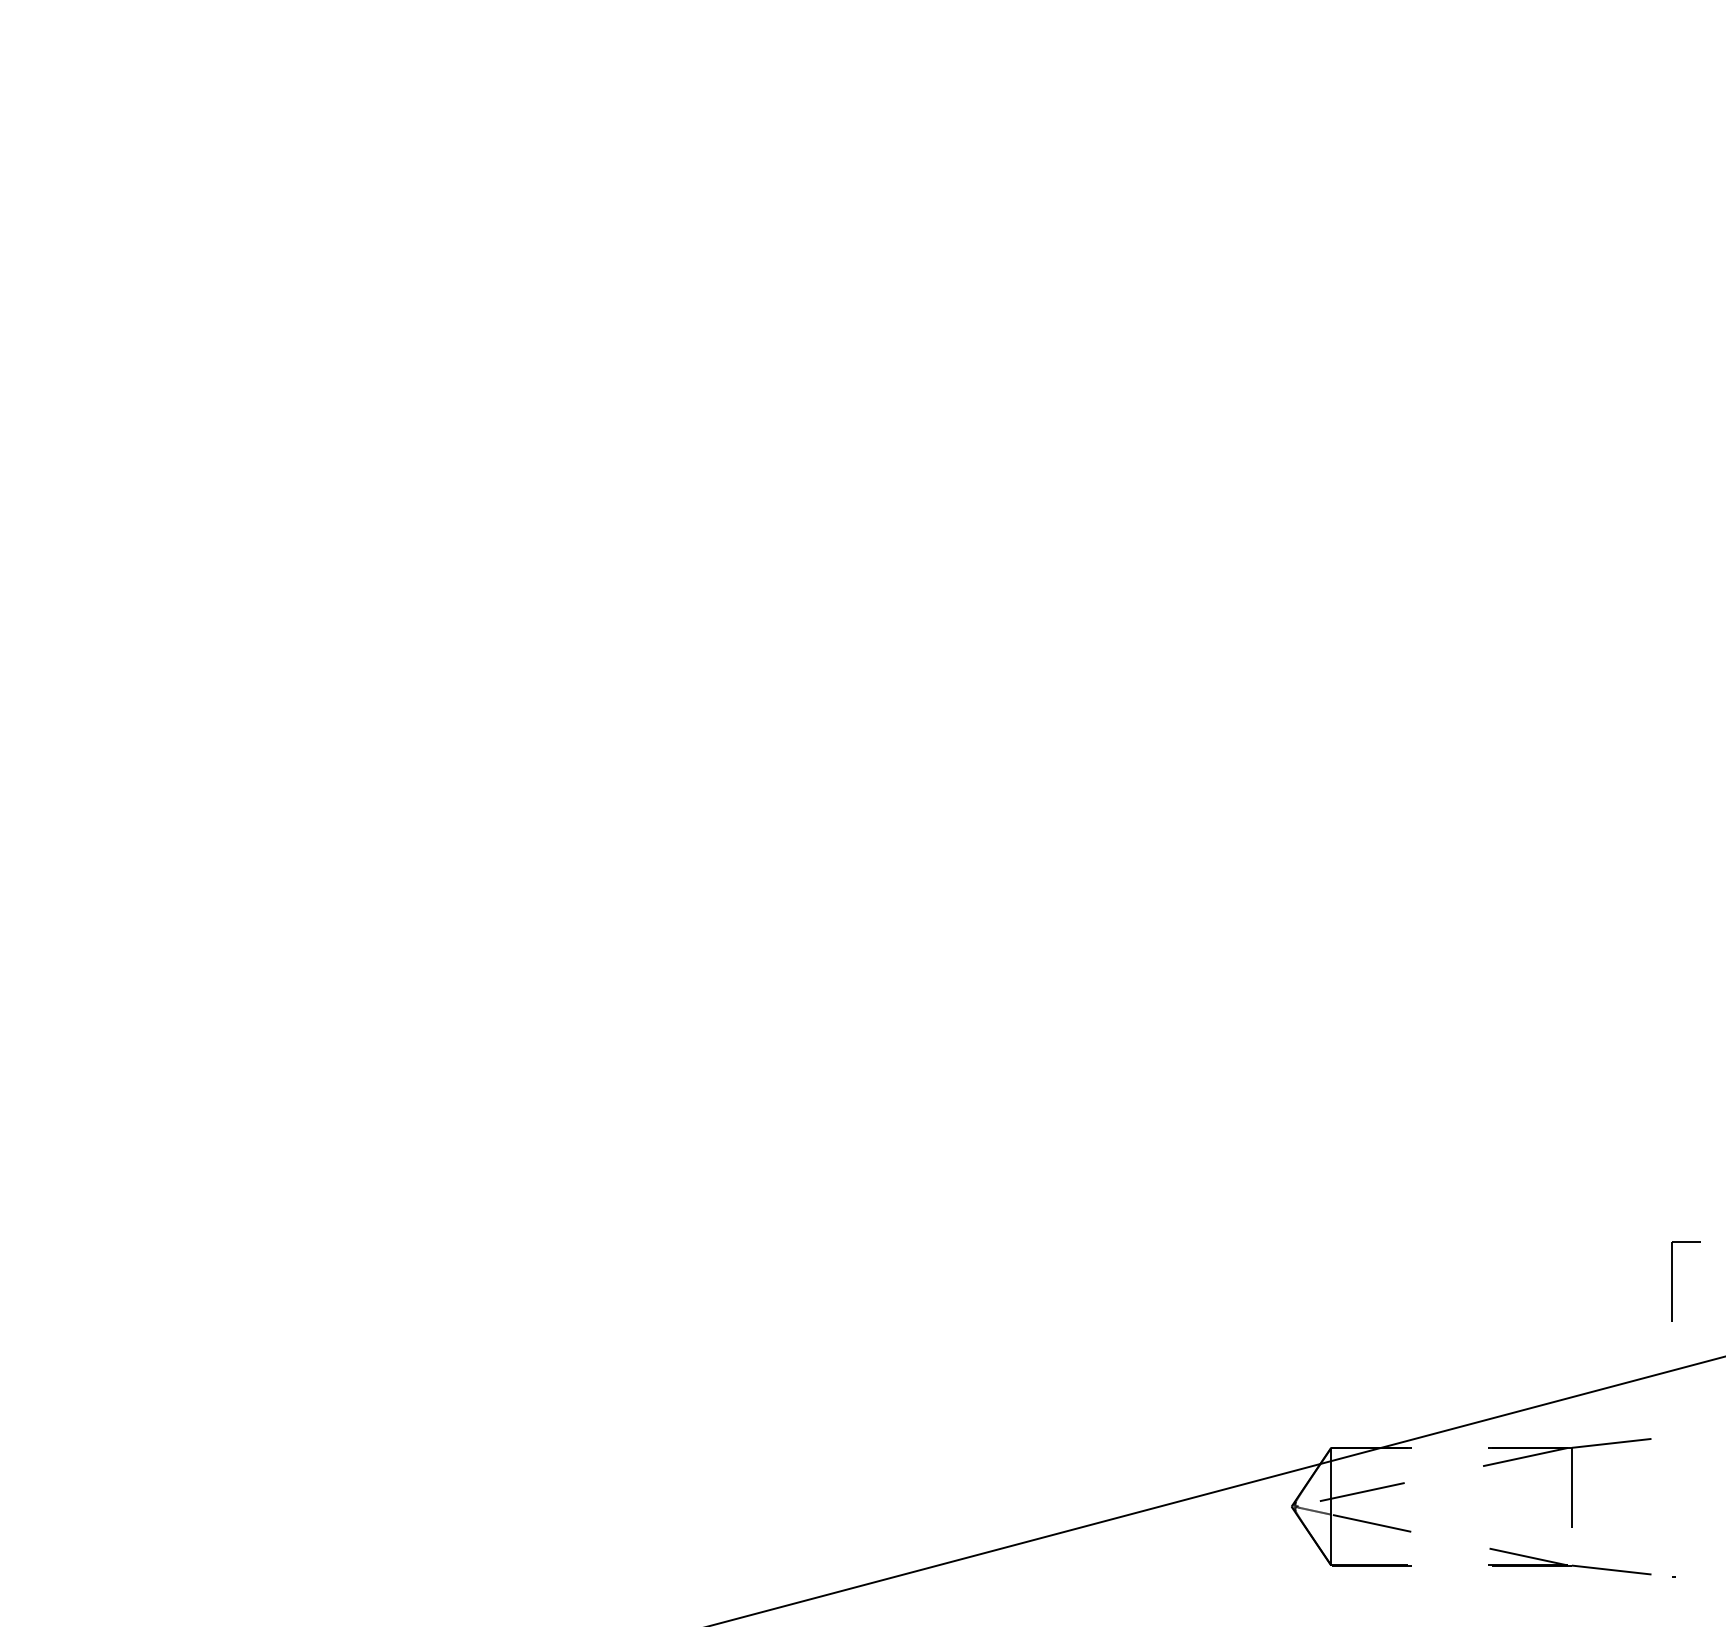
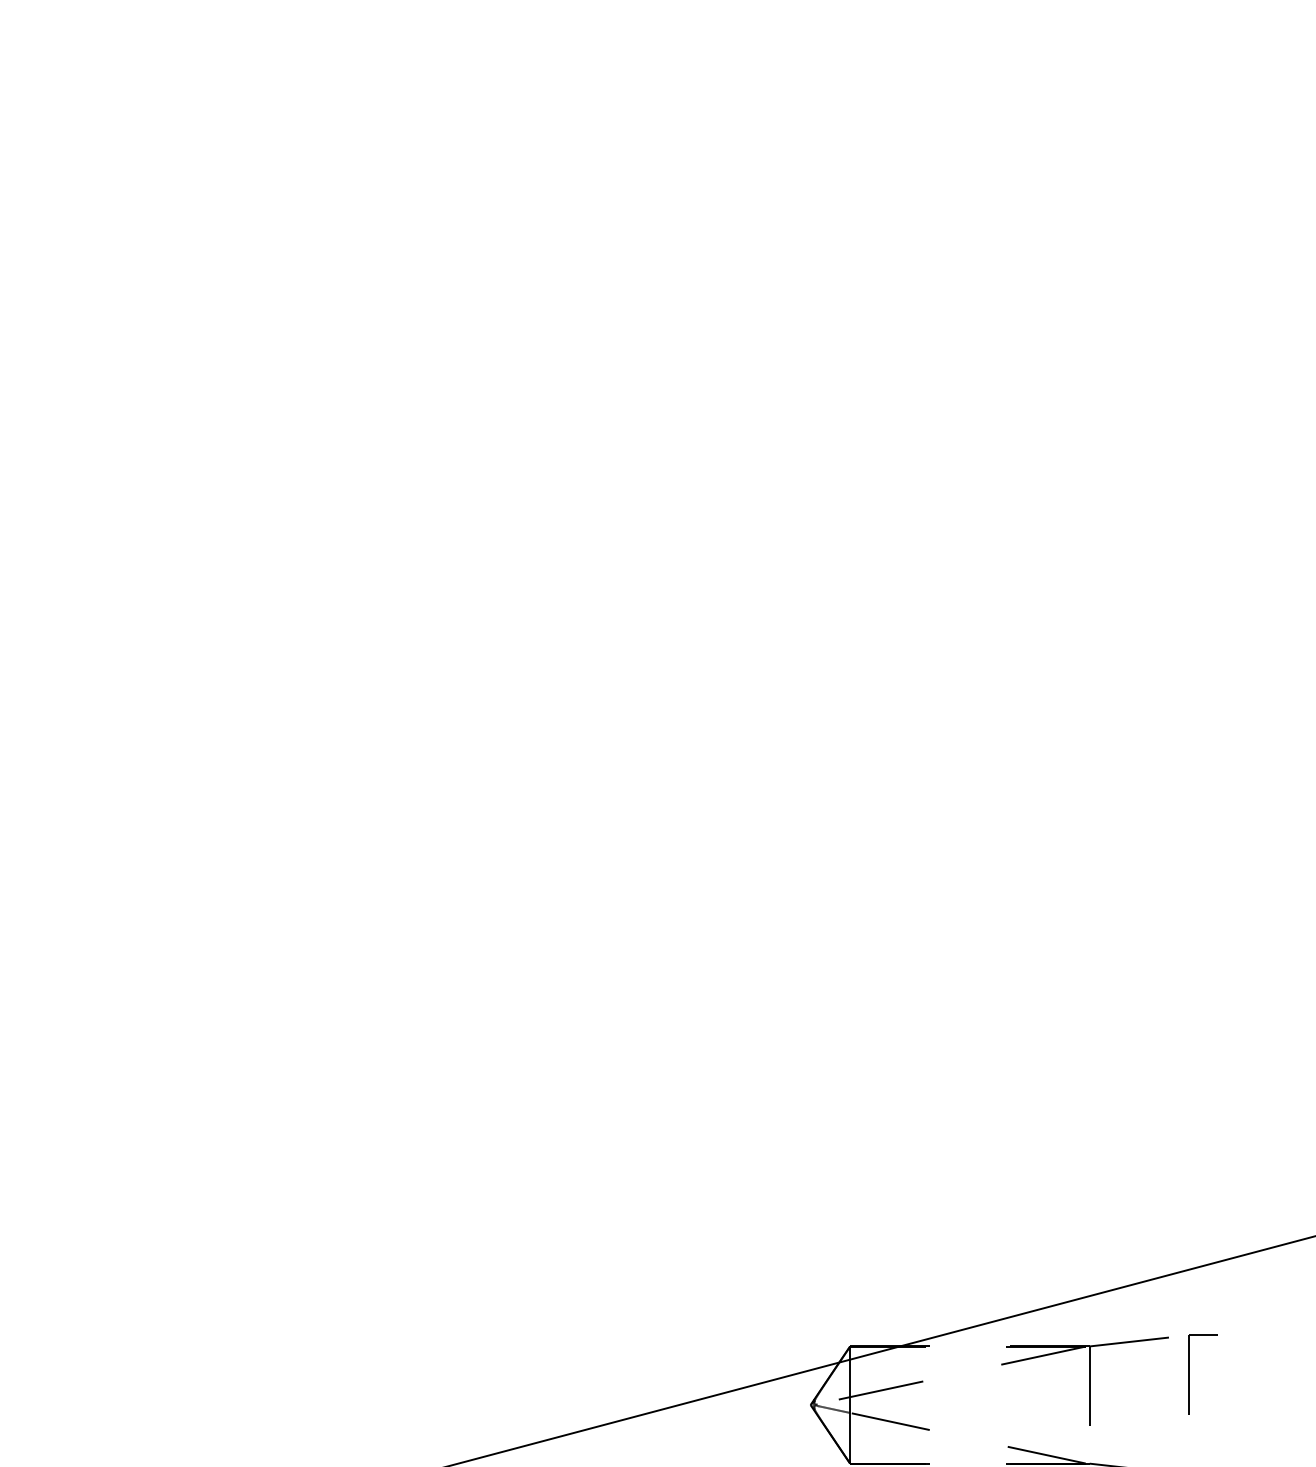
part: (1672, 1281) -> (1189, 1374), moved

